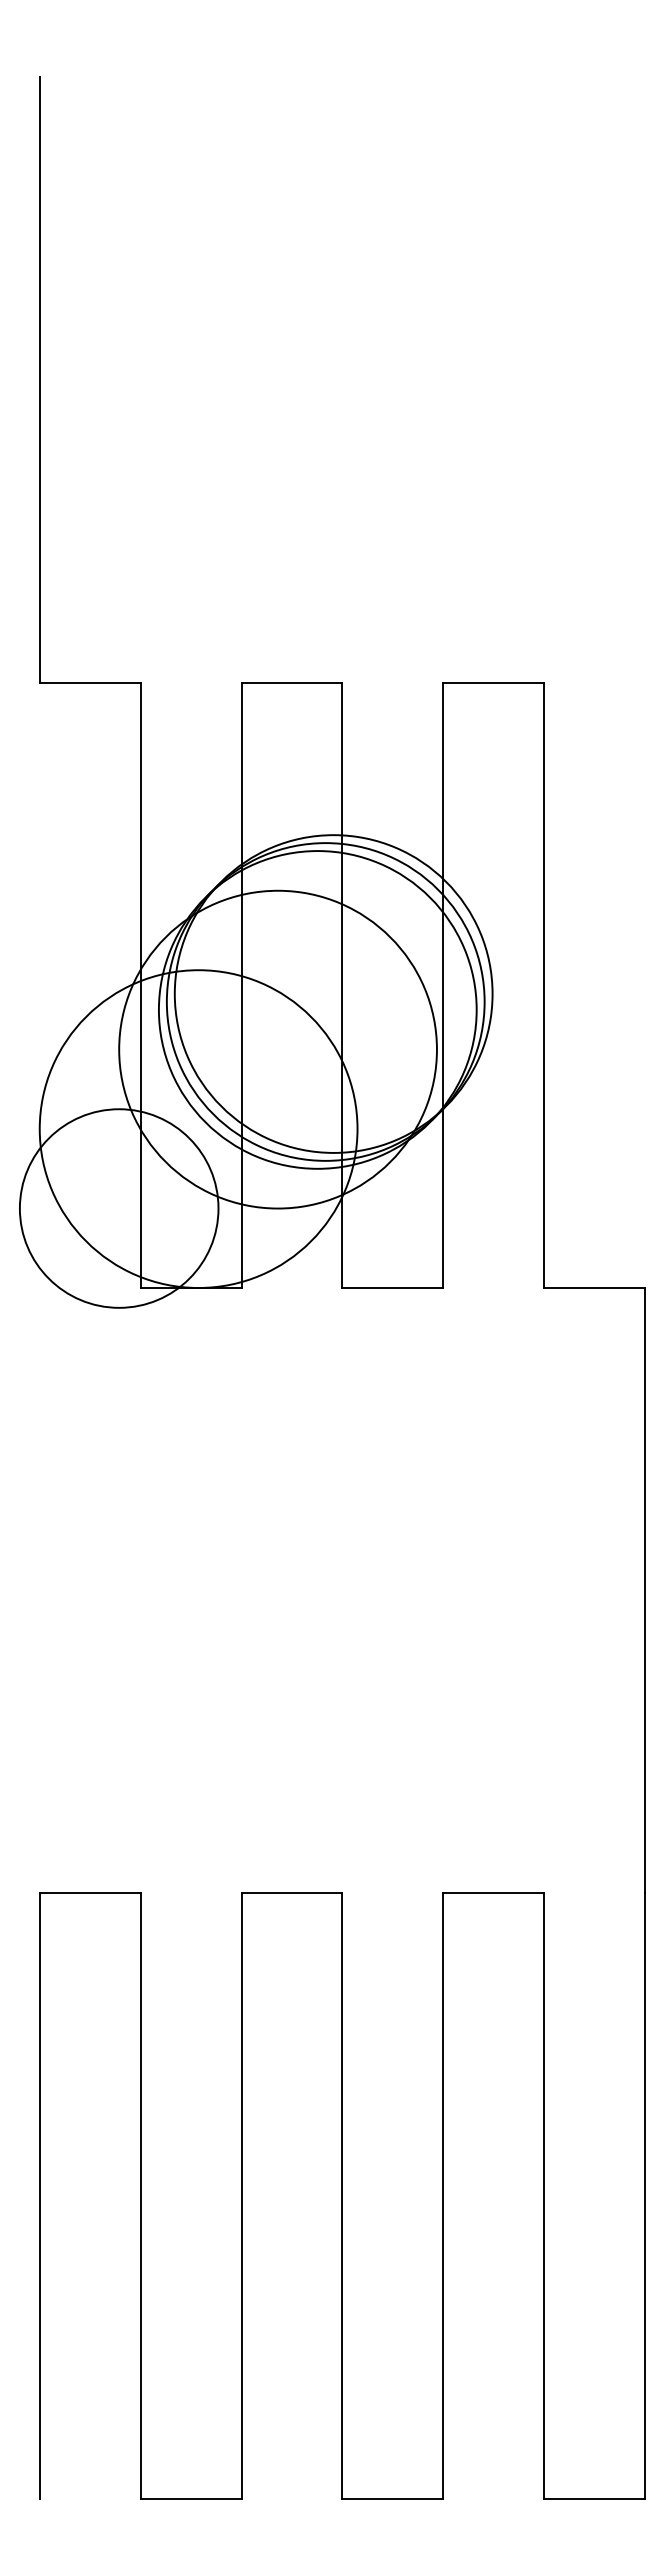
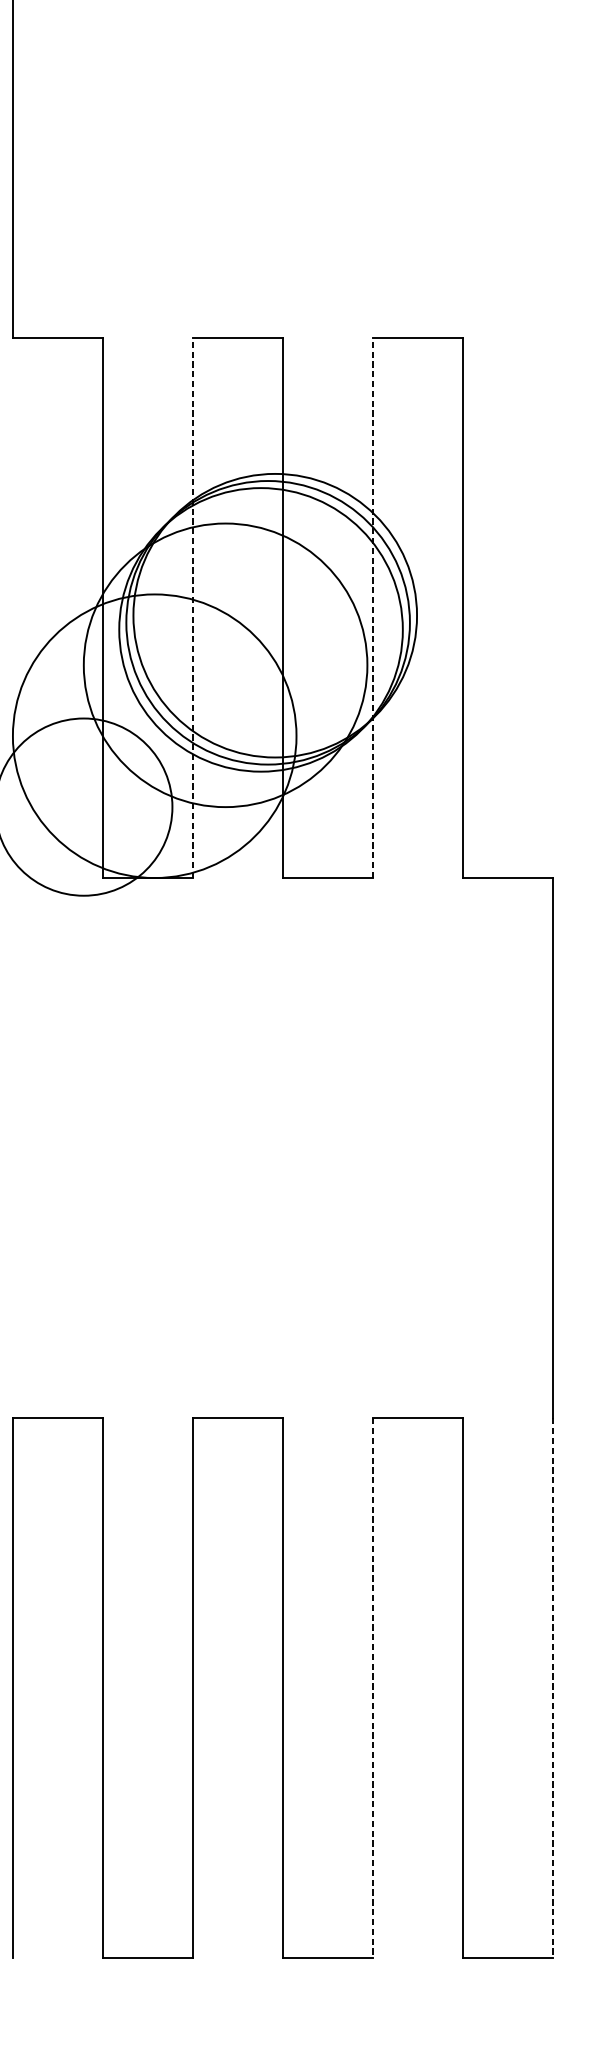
line: (241, 985) -> (192, 608), solid -> dashed
line: (443, 985) -> (373, 608), solid -> dashed
line: (443, 2196) -> (373, 1688), solid -> dashed
line: (645, 2196) -> (553, 1688), solid -> dashed

